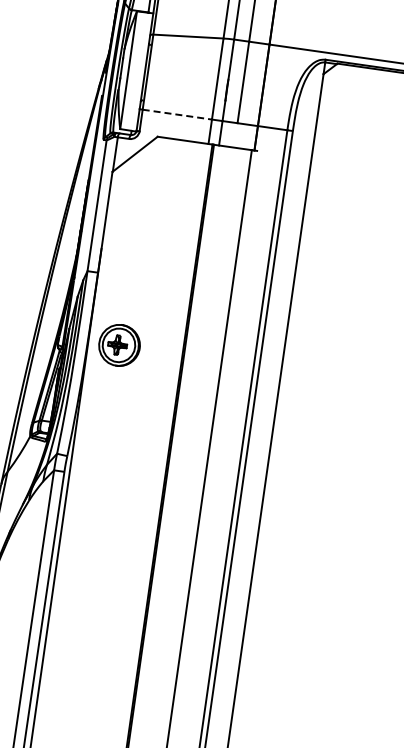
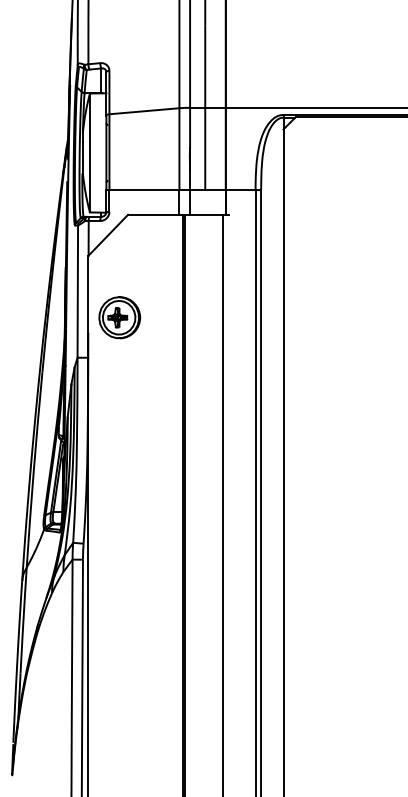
line: (177, 115) -> (144, 190), dashed -> solid
part: (119, 345) -> (119, 317), moved

